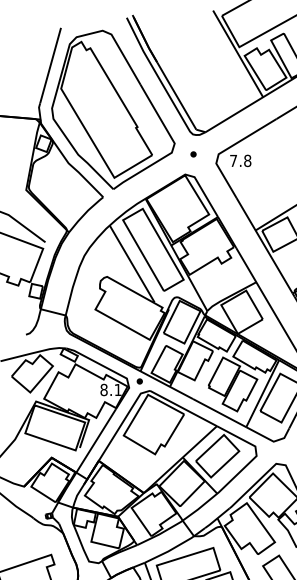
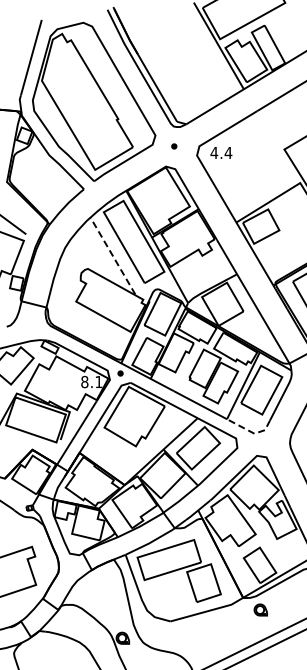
text: (240, 160) -> (221, 152), 7.8 -> 4.4
line: (131, 263) -> (112, 255), solid -> dashed
line: (270, 439) -> (251, 431), solid -> dashed

